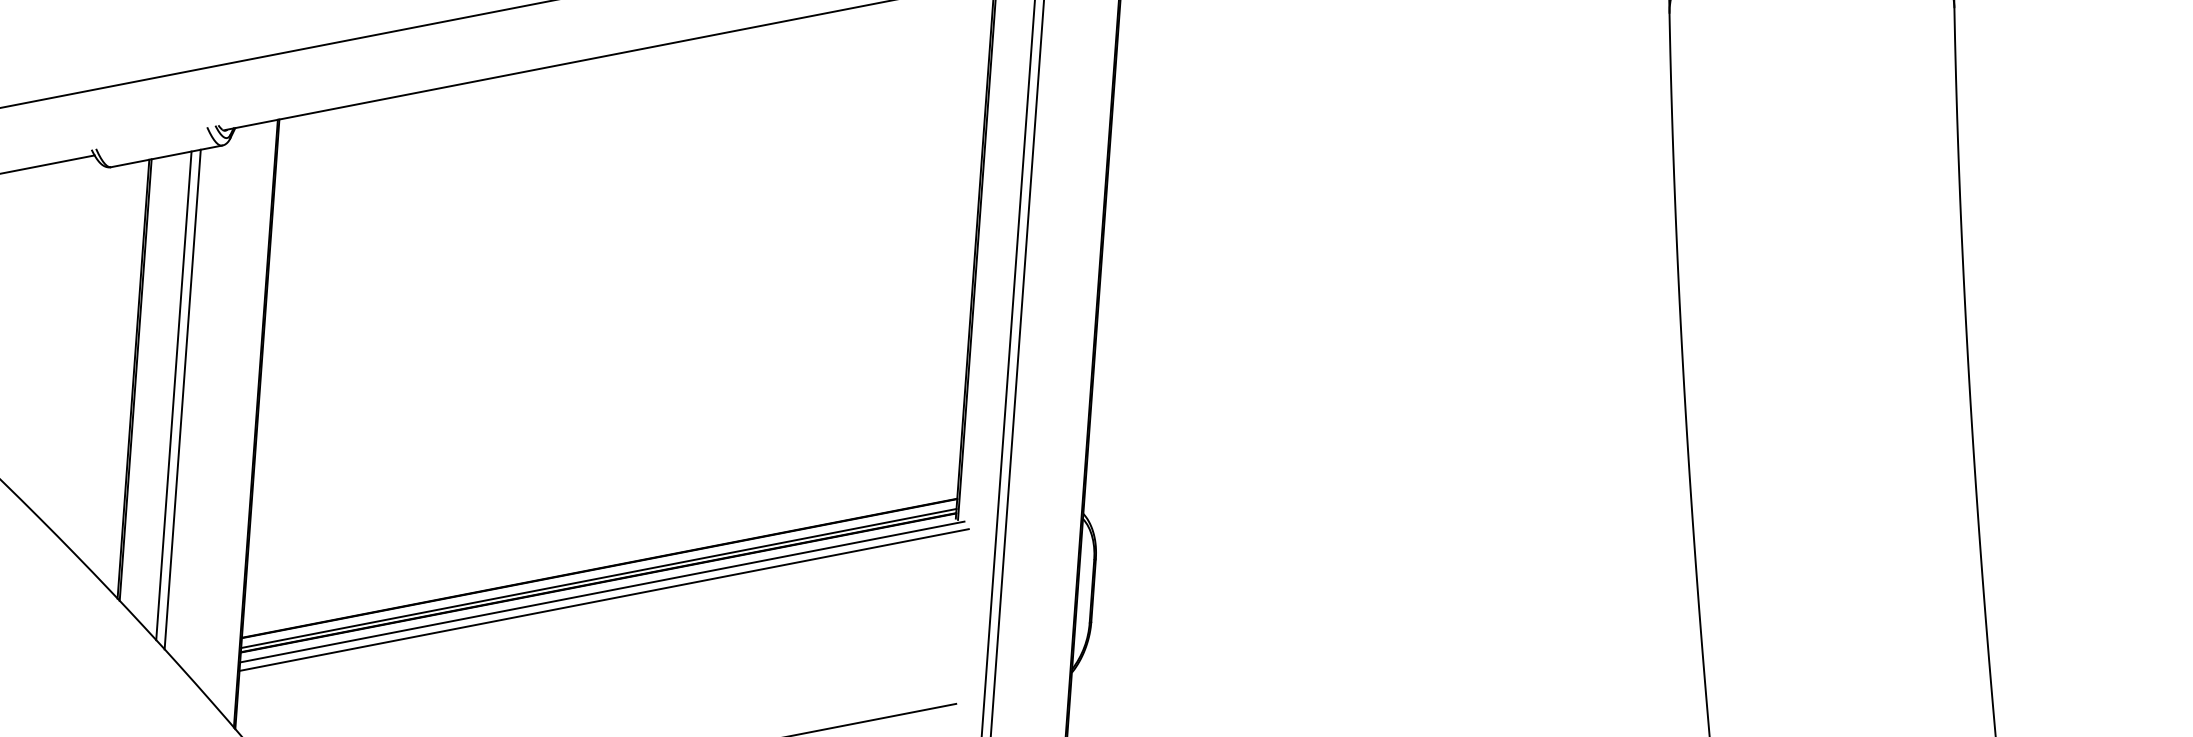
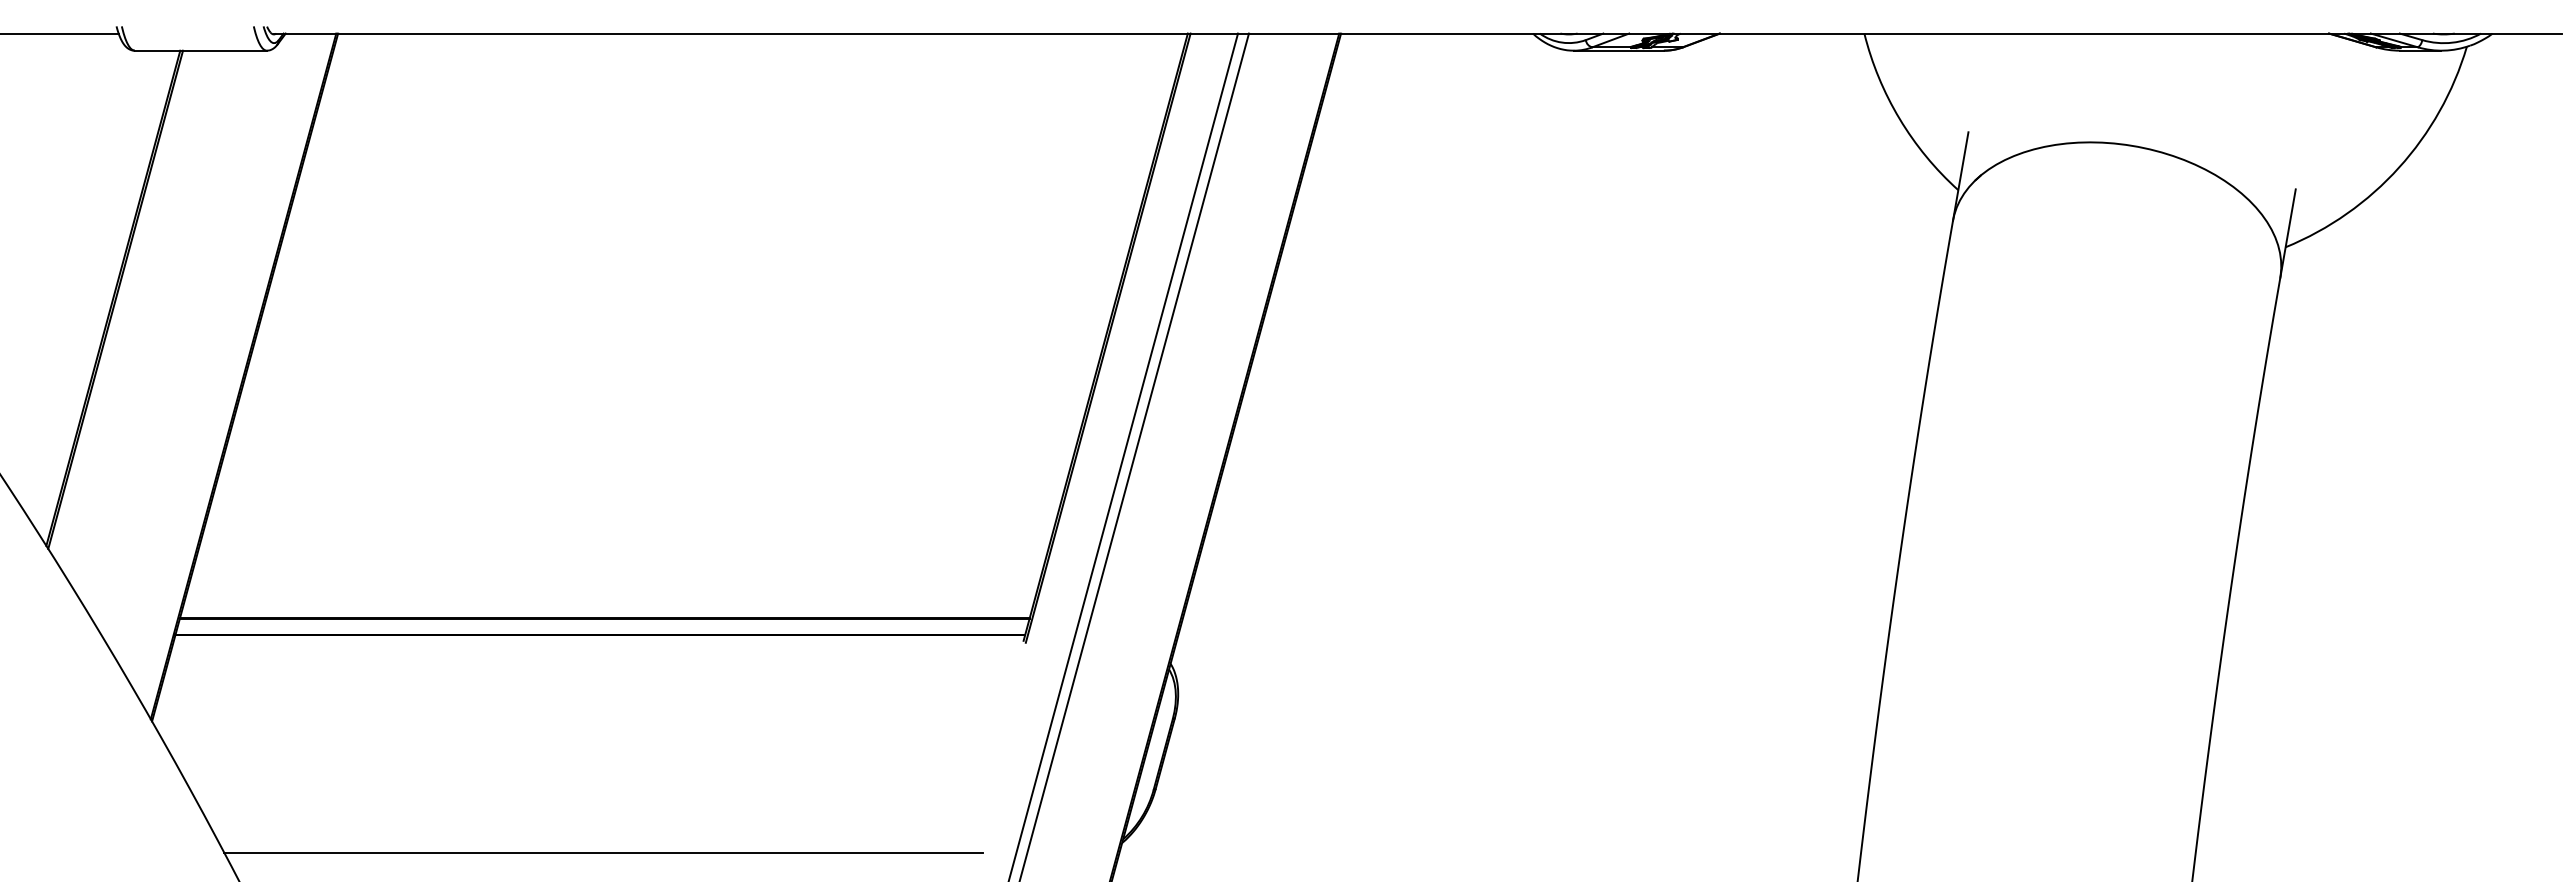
line: (173, 396) -> (155, 326), removed
line: (182, 399) -> (164, 332), removed
line: (598, 578) -> (601, 630), removed
line: (602, 592) -> (602, 646), removed
line: (603, 599) -> (602, 655), removed

